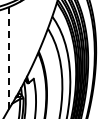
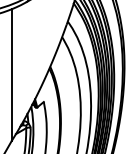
line: (8, 58) -> (11, 75), dashed -> solid

